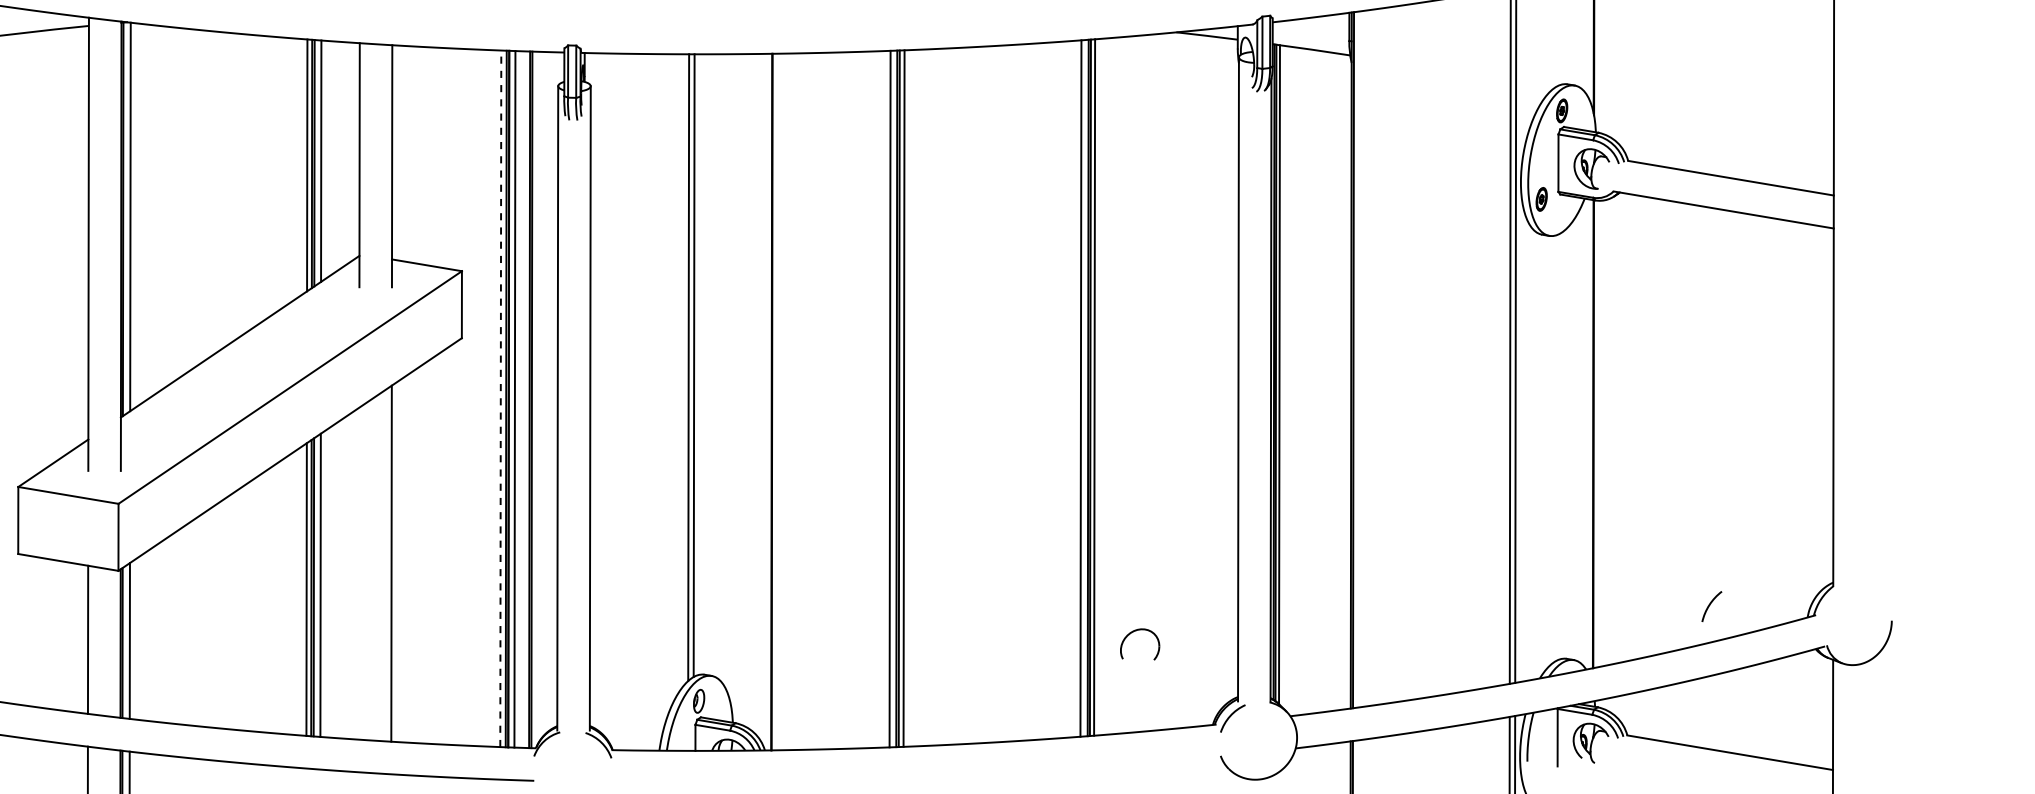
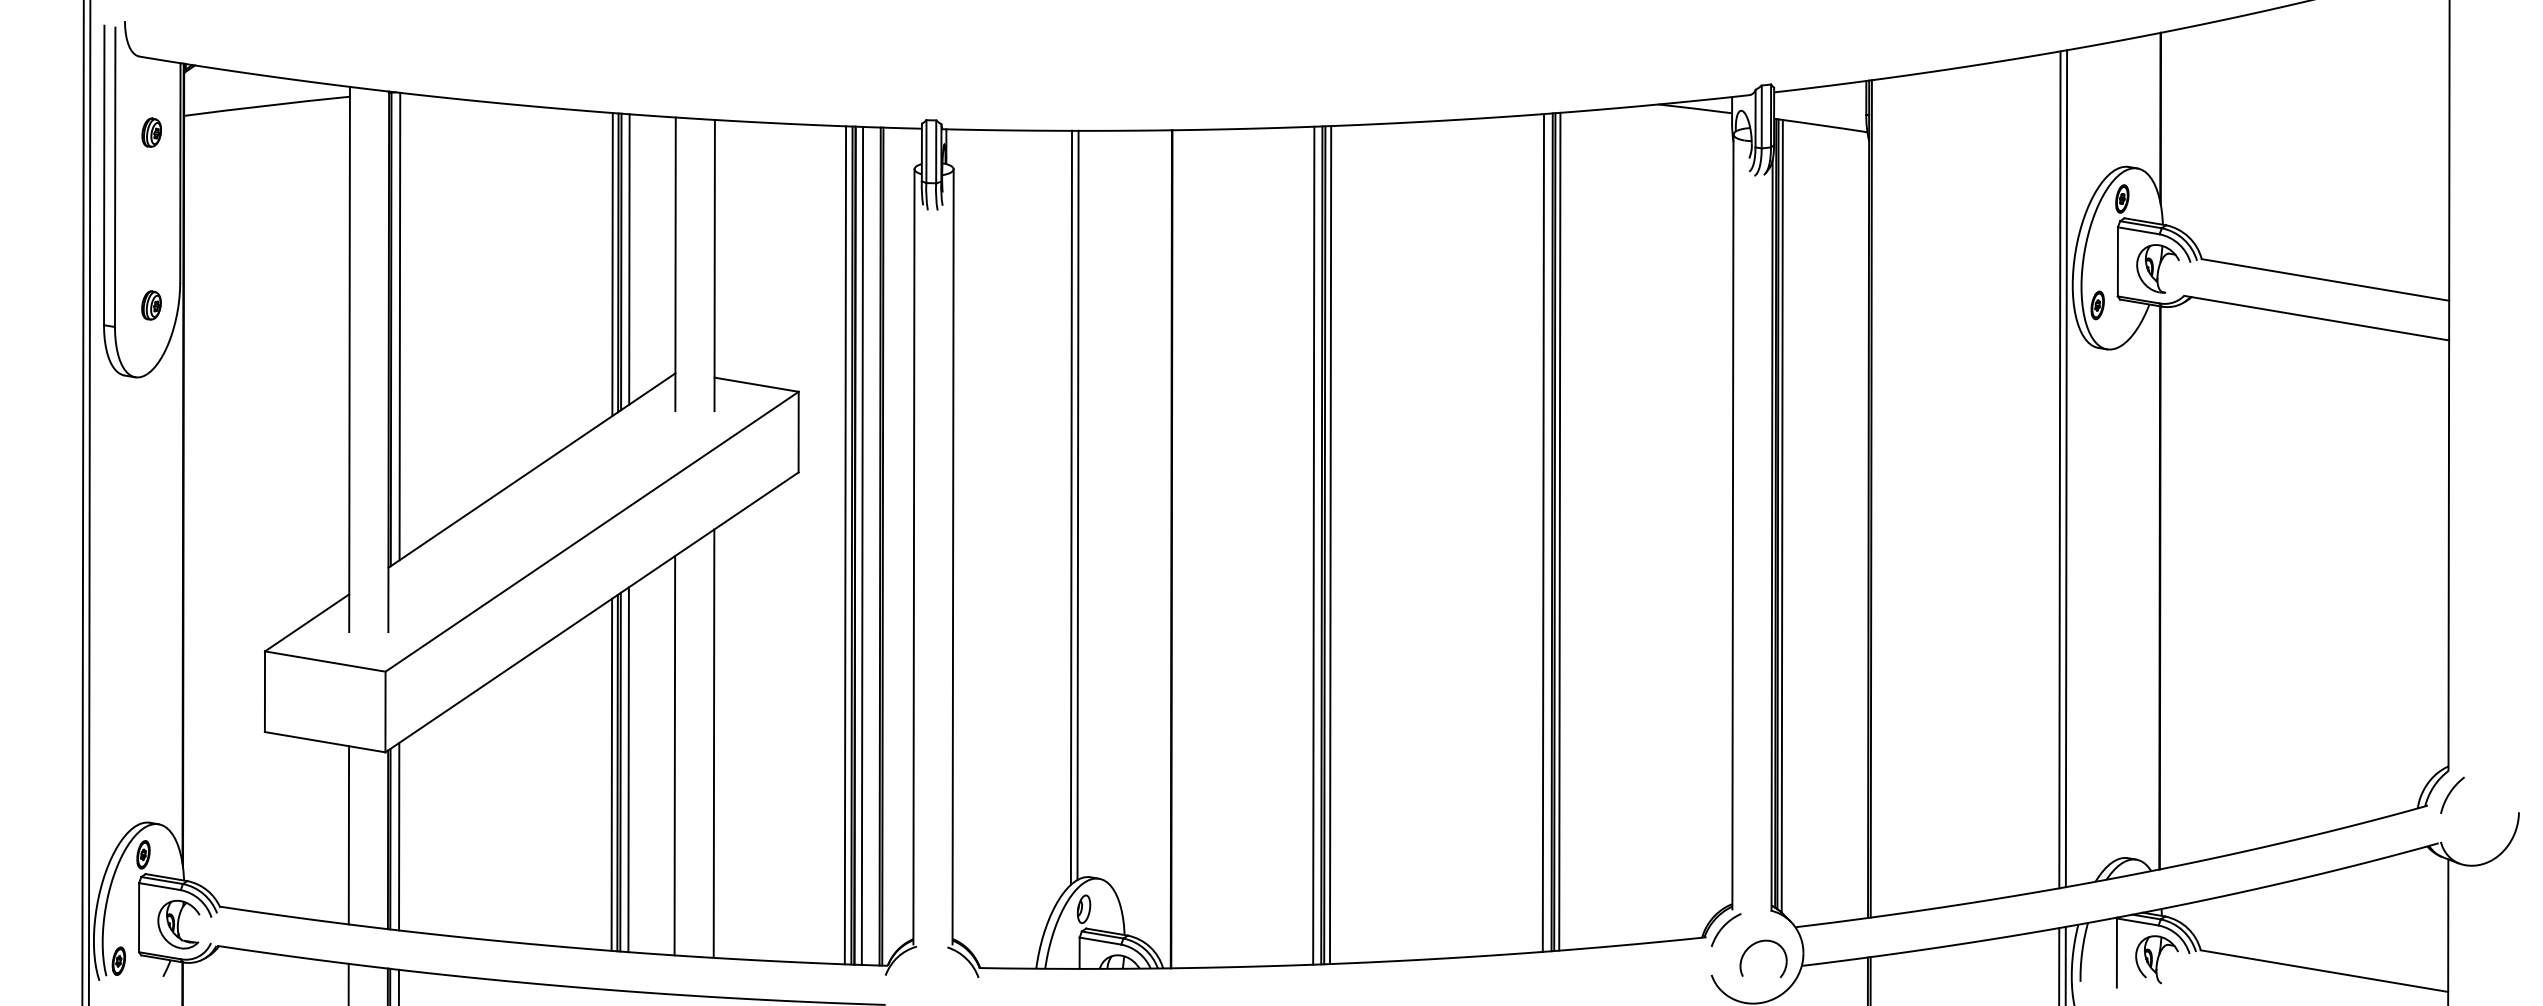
line: (500, 398) -> (845, 545), dashed -> solid
line: (358, 573) -> (674, 755), added
arc: (1711, 604) -> (2451, 792), moved
part: (1138, 630) -> (1761, 942), moved

